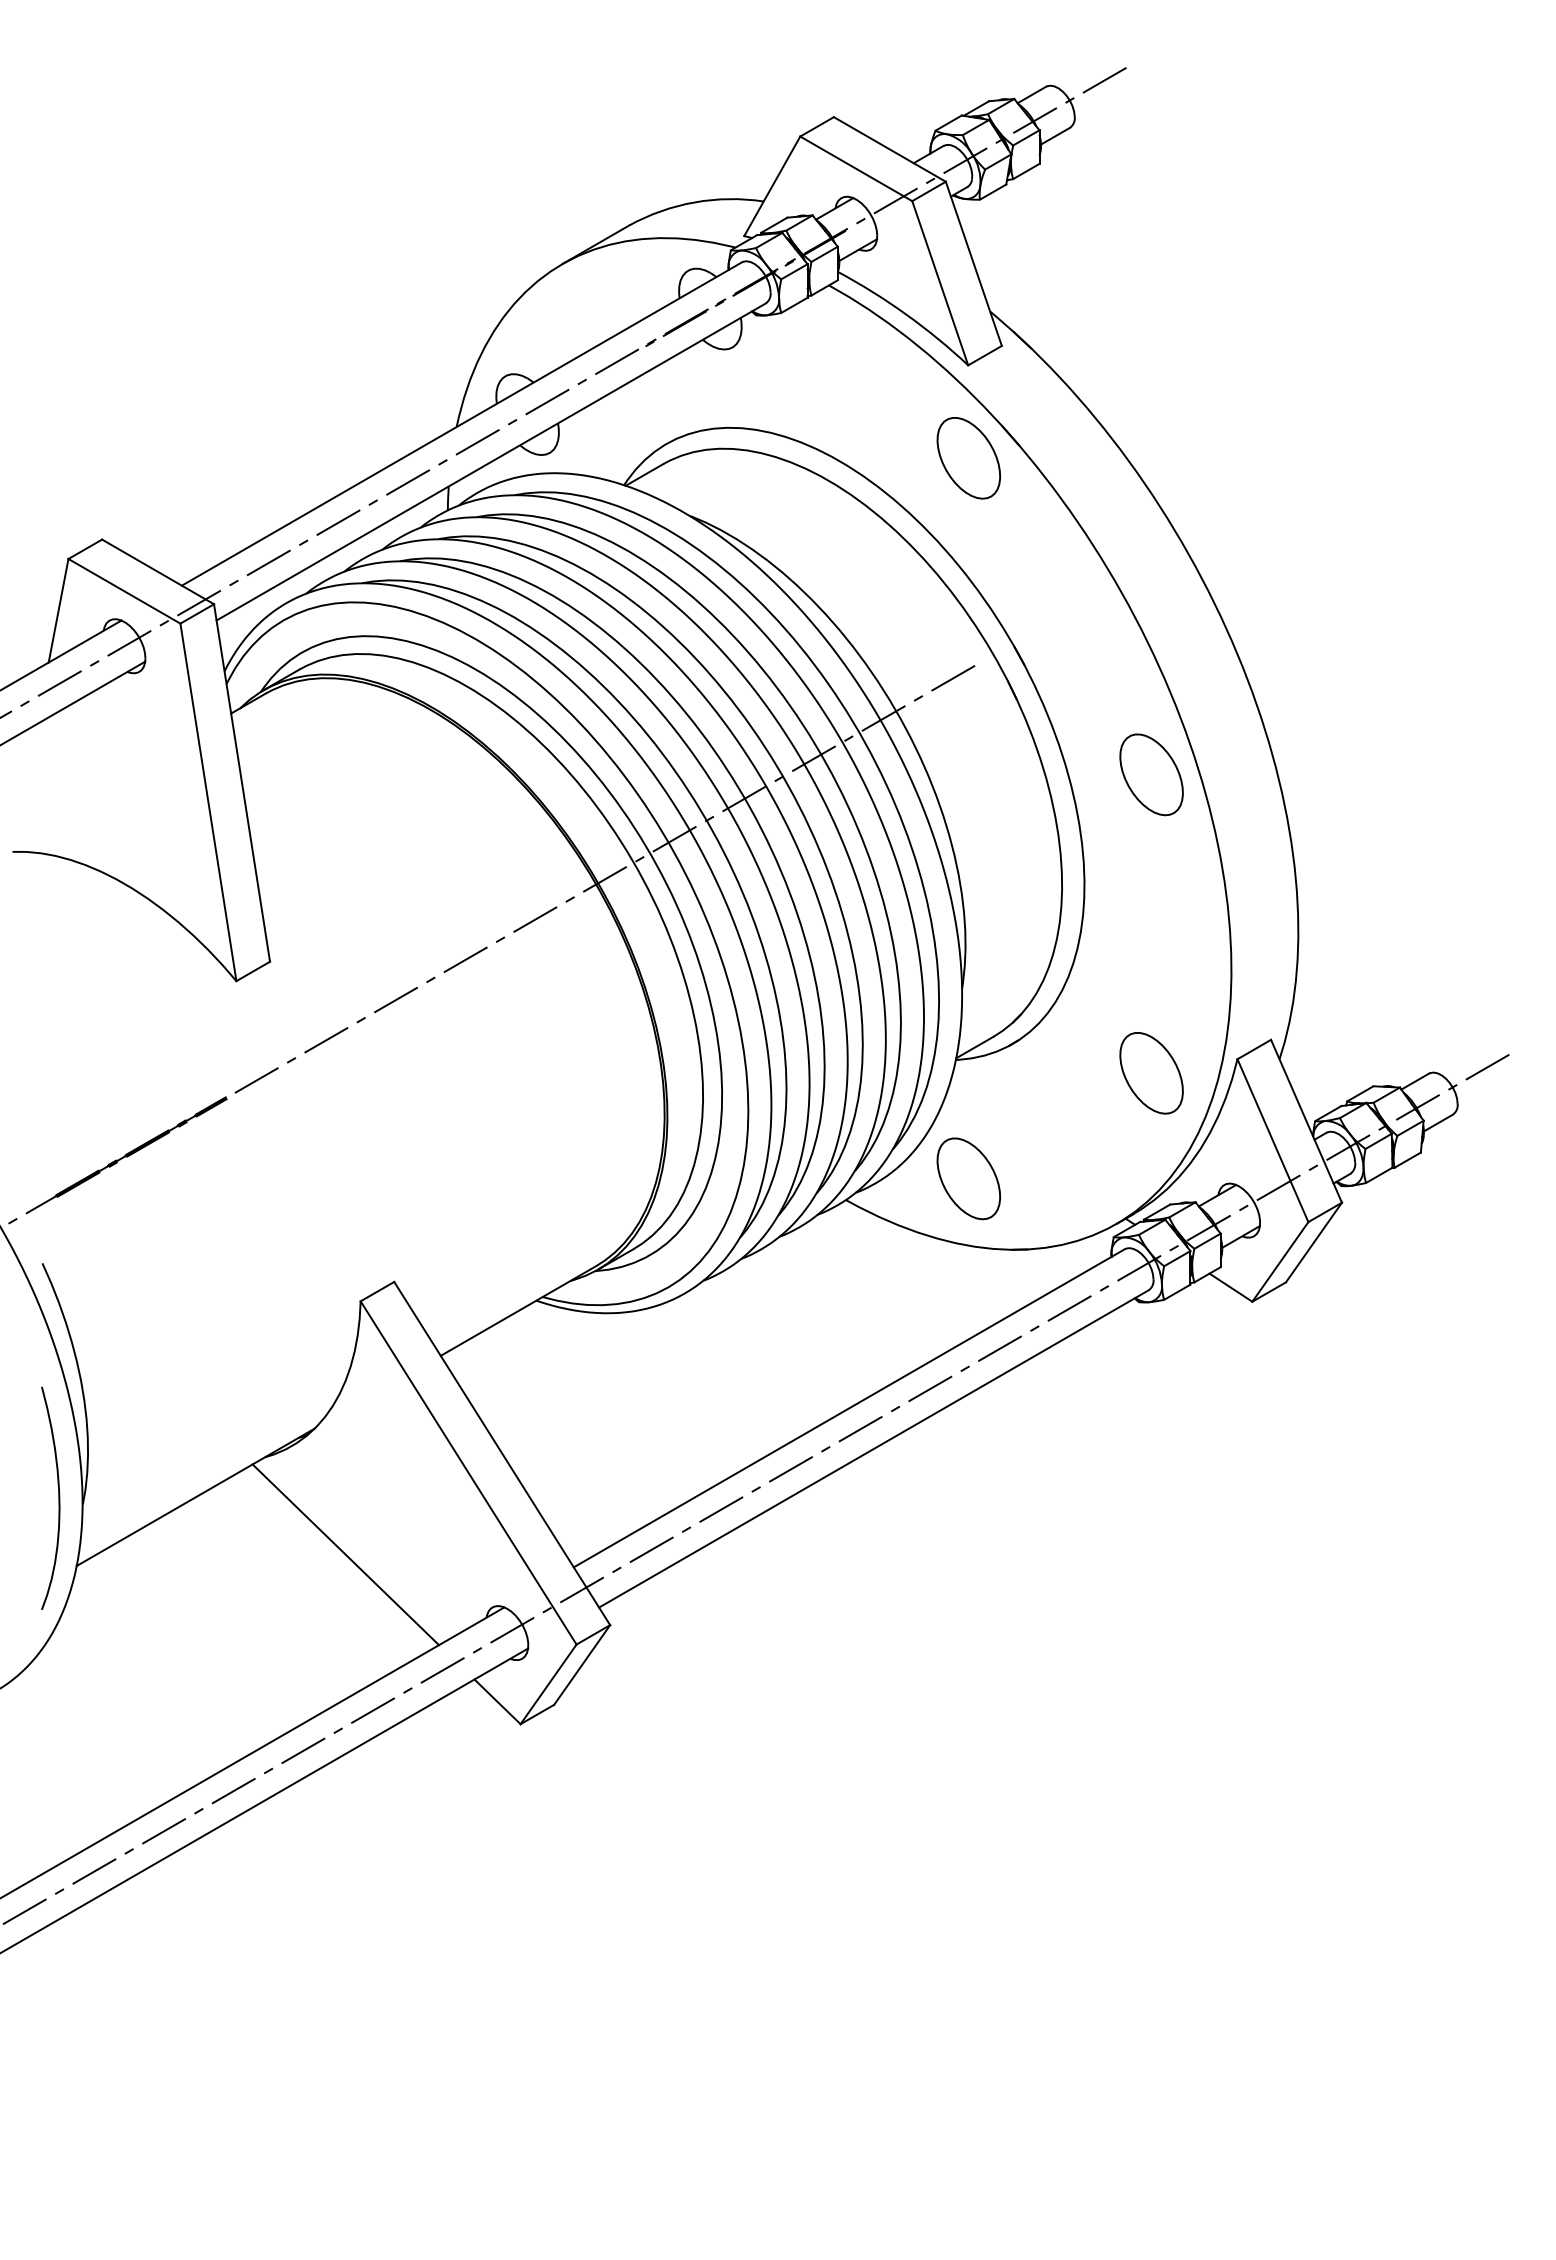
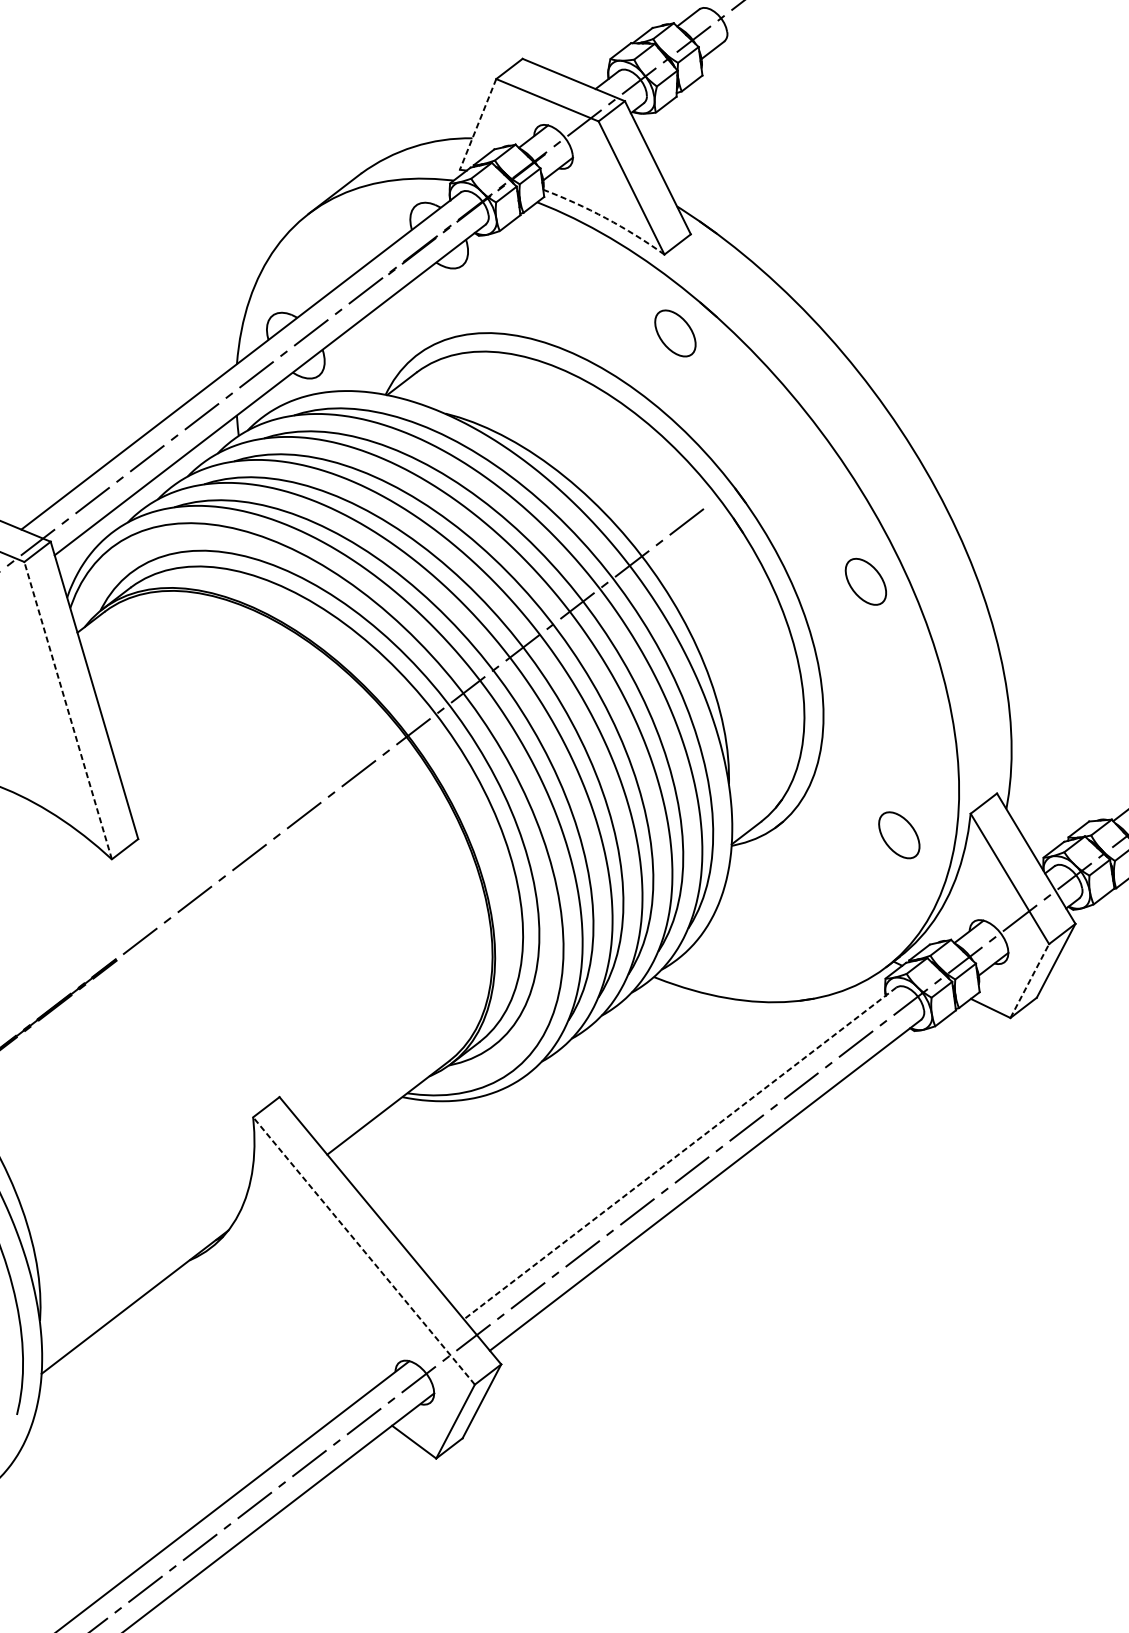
line: (772, 186) -> (478, 124), solid -> dashed
arc: (906, 314) -> (606, 218), solid -> dashed
part: (968, 458) -> (675, 333), size x0.7
part: (1151, 774) -> (865, 581), size x0.7
line: (208, 802) -> (68, 710), solid -> dashed
part: (1151, 1073) -> (899, 835), size x0.7
part: (968, 1178) -> (755, 945), removed
line: (1280, 1261) -> (1029, 980), solid -> dashed
line: (848, 1408) -> (679, 1153), solid -> dashed
line: (468, 1472) -> (363, 1250), solid -> dashed
line: (345, 1554) -> (268, 1334), removed

